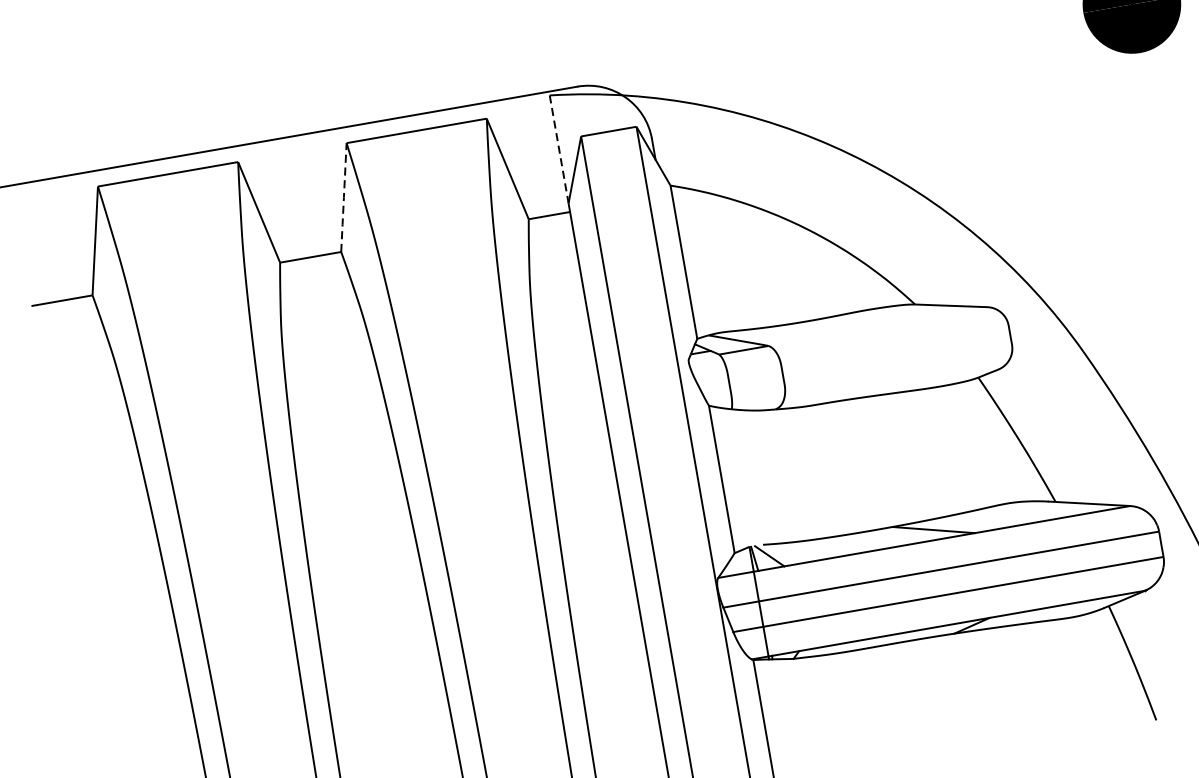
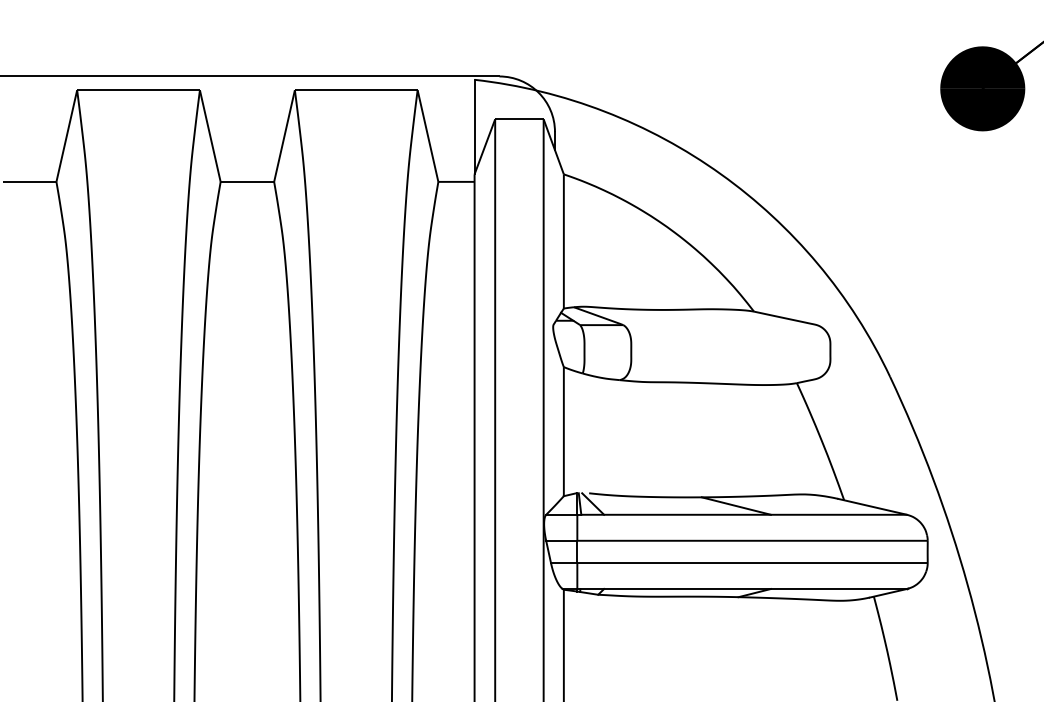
line: (559, 149) -> (474, 127), dashed -> solid
line: (343, 196) -> (284, 135), dashed -> solid

